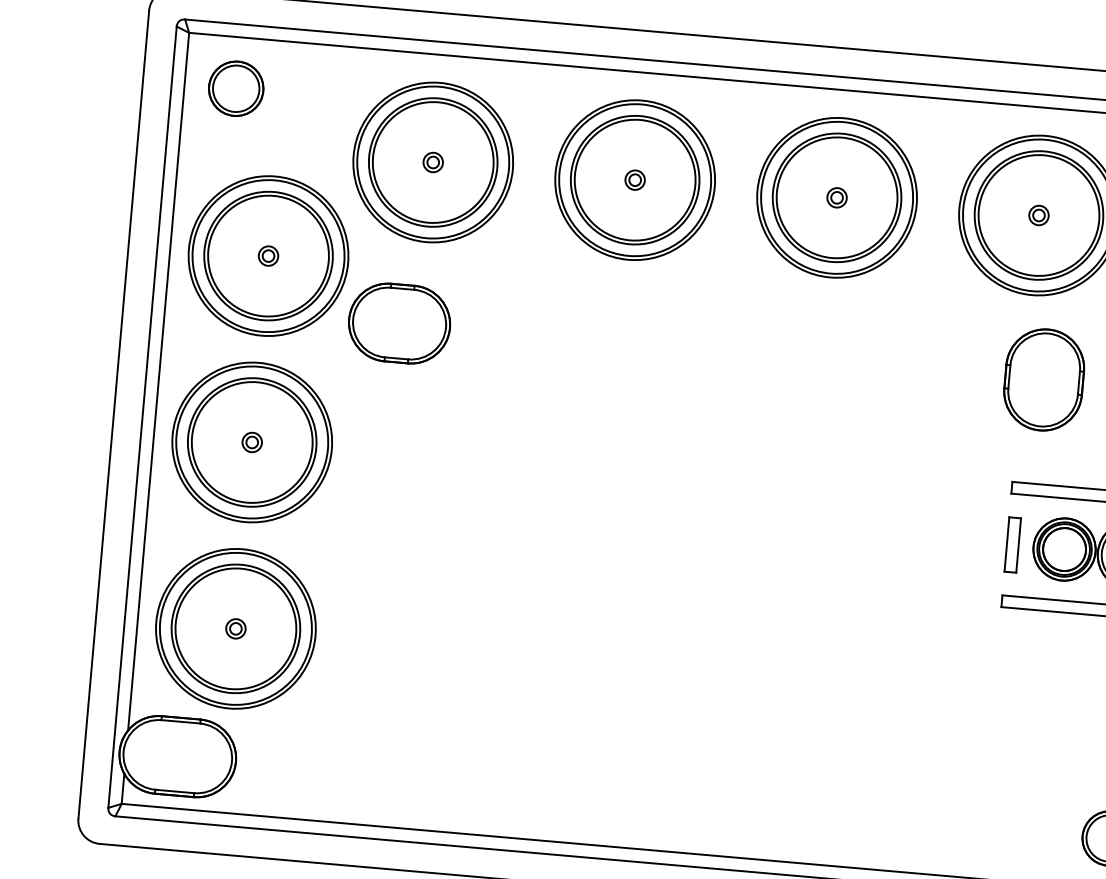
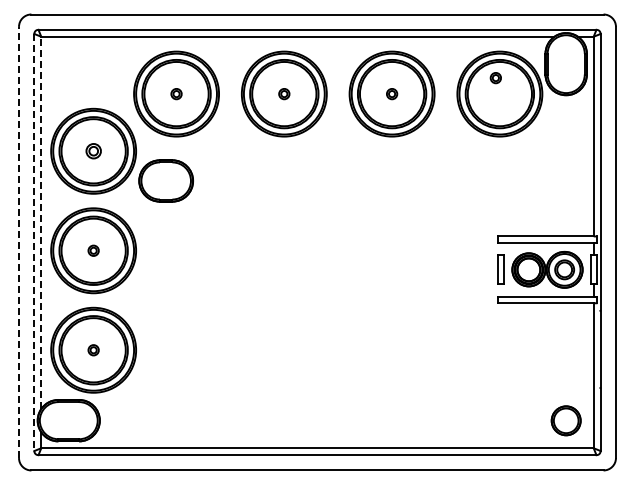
part: (235, 87) -> (68, 63), removed
part: (1038, 216) -> (495, 78), moved
part: (268, 256) -> (93, 151), size x1.4
part: (1042, 378) -> (509, 180), removed
line: (159, 380) -> (41, 222), solid -> dashed
line: (114, 414) -> (19, 242), solid -> dashed
line: (142, 417) -> (34, 242), solid -> dashed

